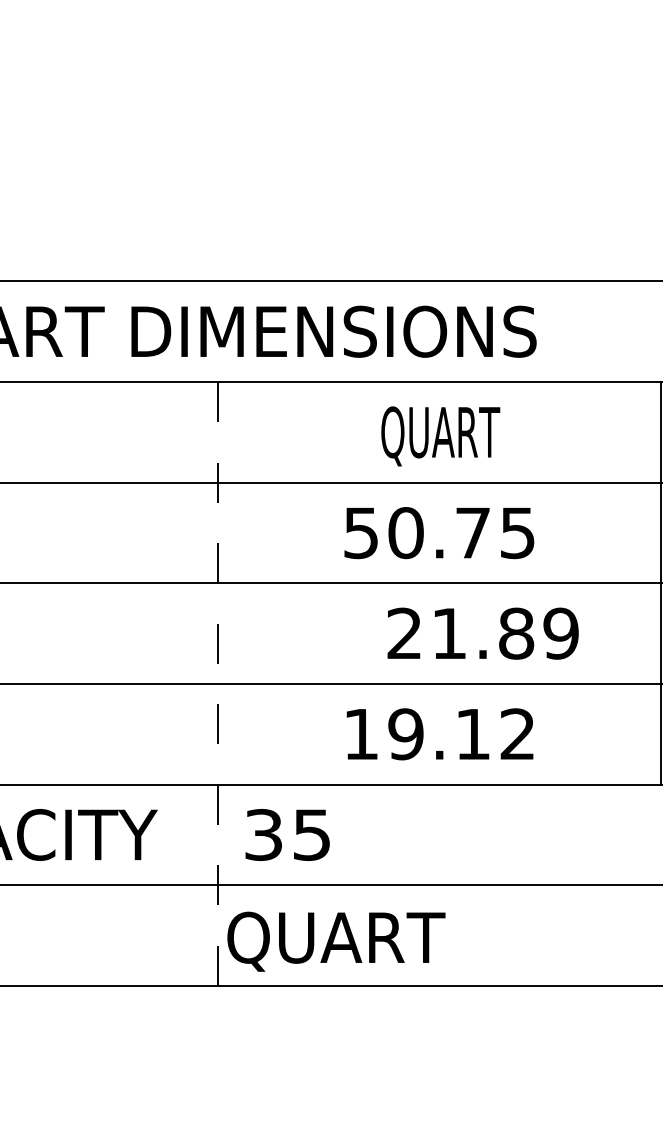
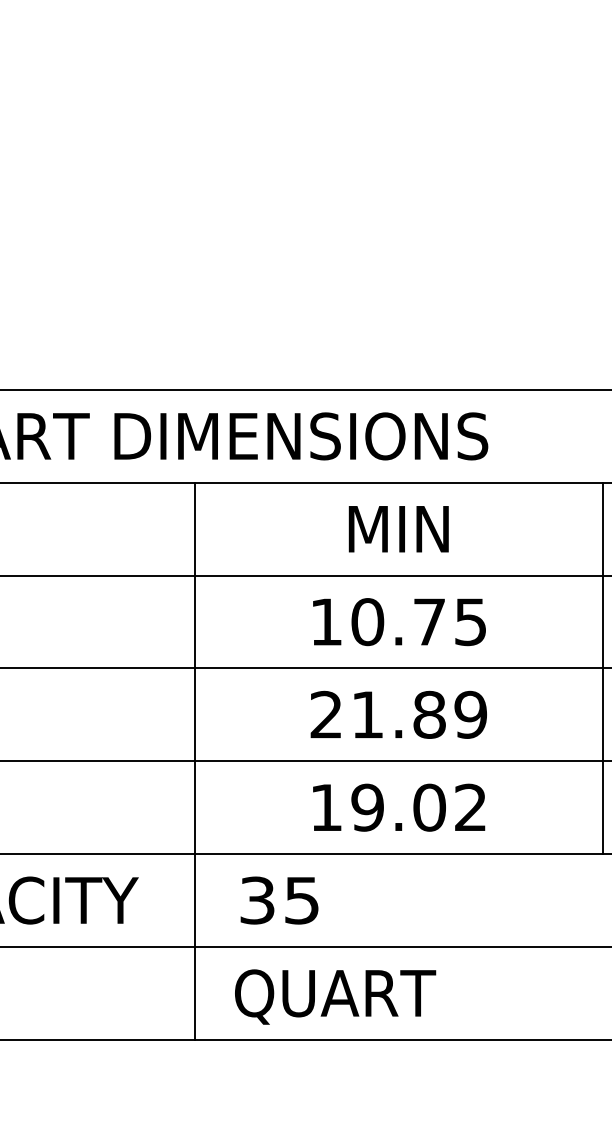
text: (440, 435) -> (399, 532), QUART -> MIN
text: (361, 533) -> (326, 622), 50.75 -> 10.75
text: (482, 633) -> (398, 714), moved
line: (218, 684) -> (194, 761), dashed -> solid
text: (473, 734) -> (429, 807), 19.12 -> 19.02
text: (287, 834) -> (279, 900), moved
text: (336, 941) -> (335, 996), moved

